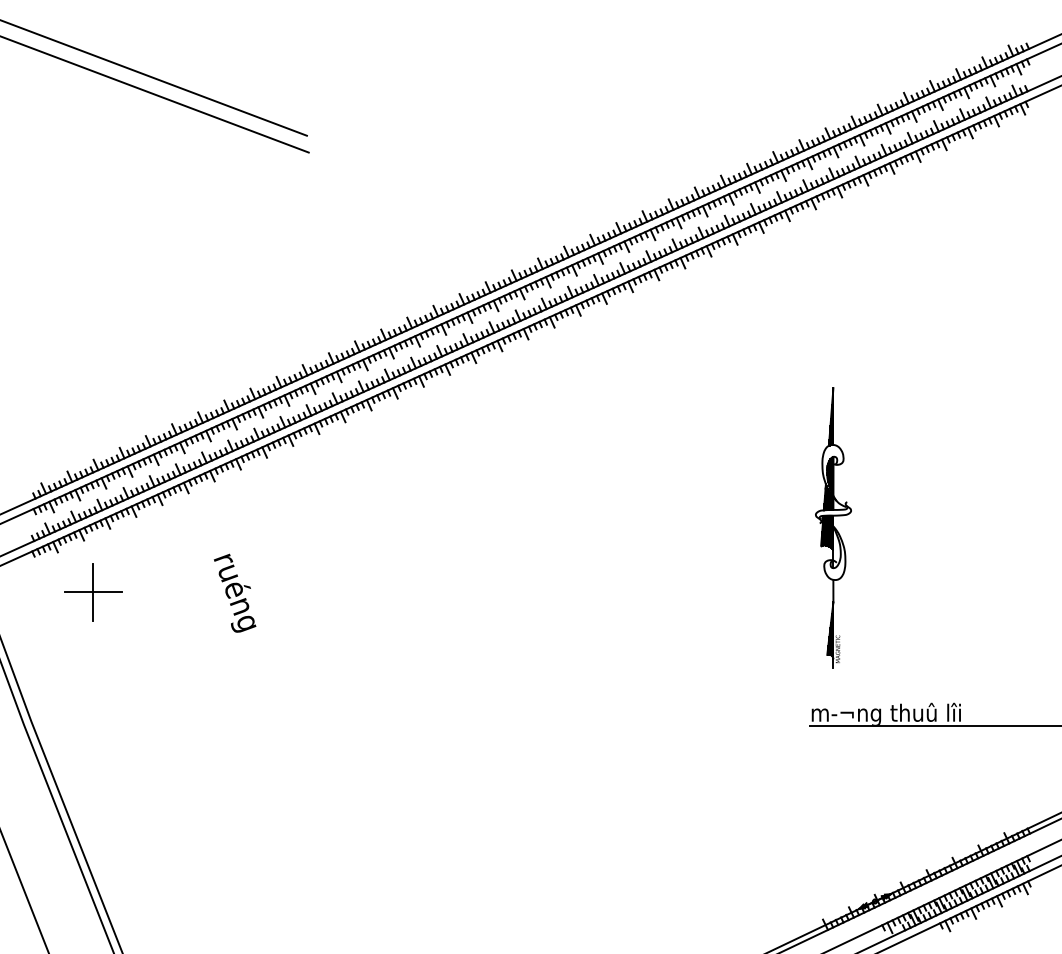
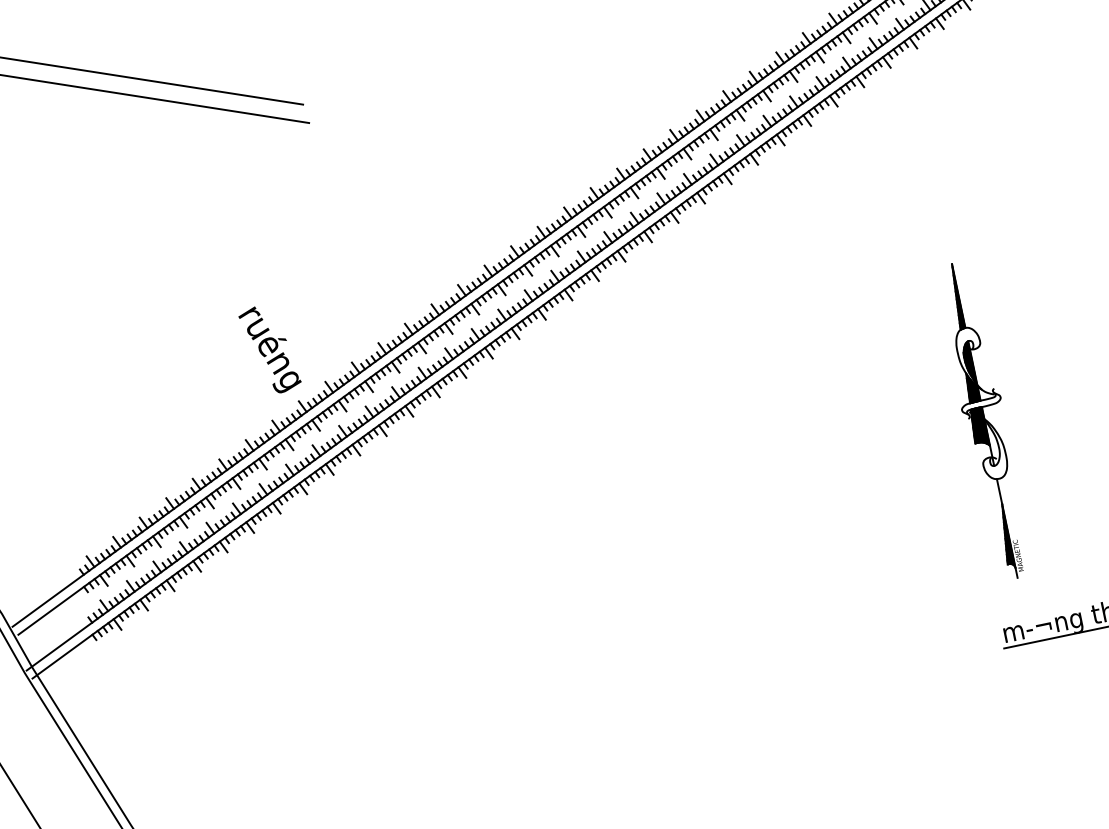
part: (93, 592) -> (170, 666), removed
text: (235, 592) -> (270, 348), moved

